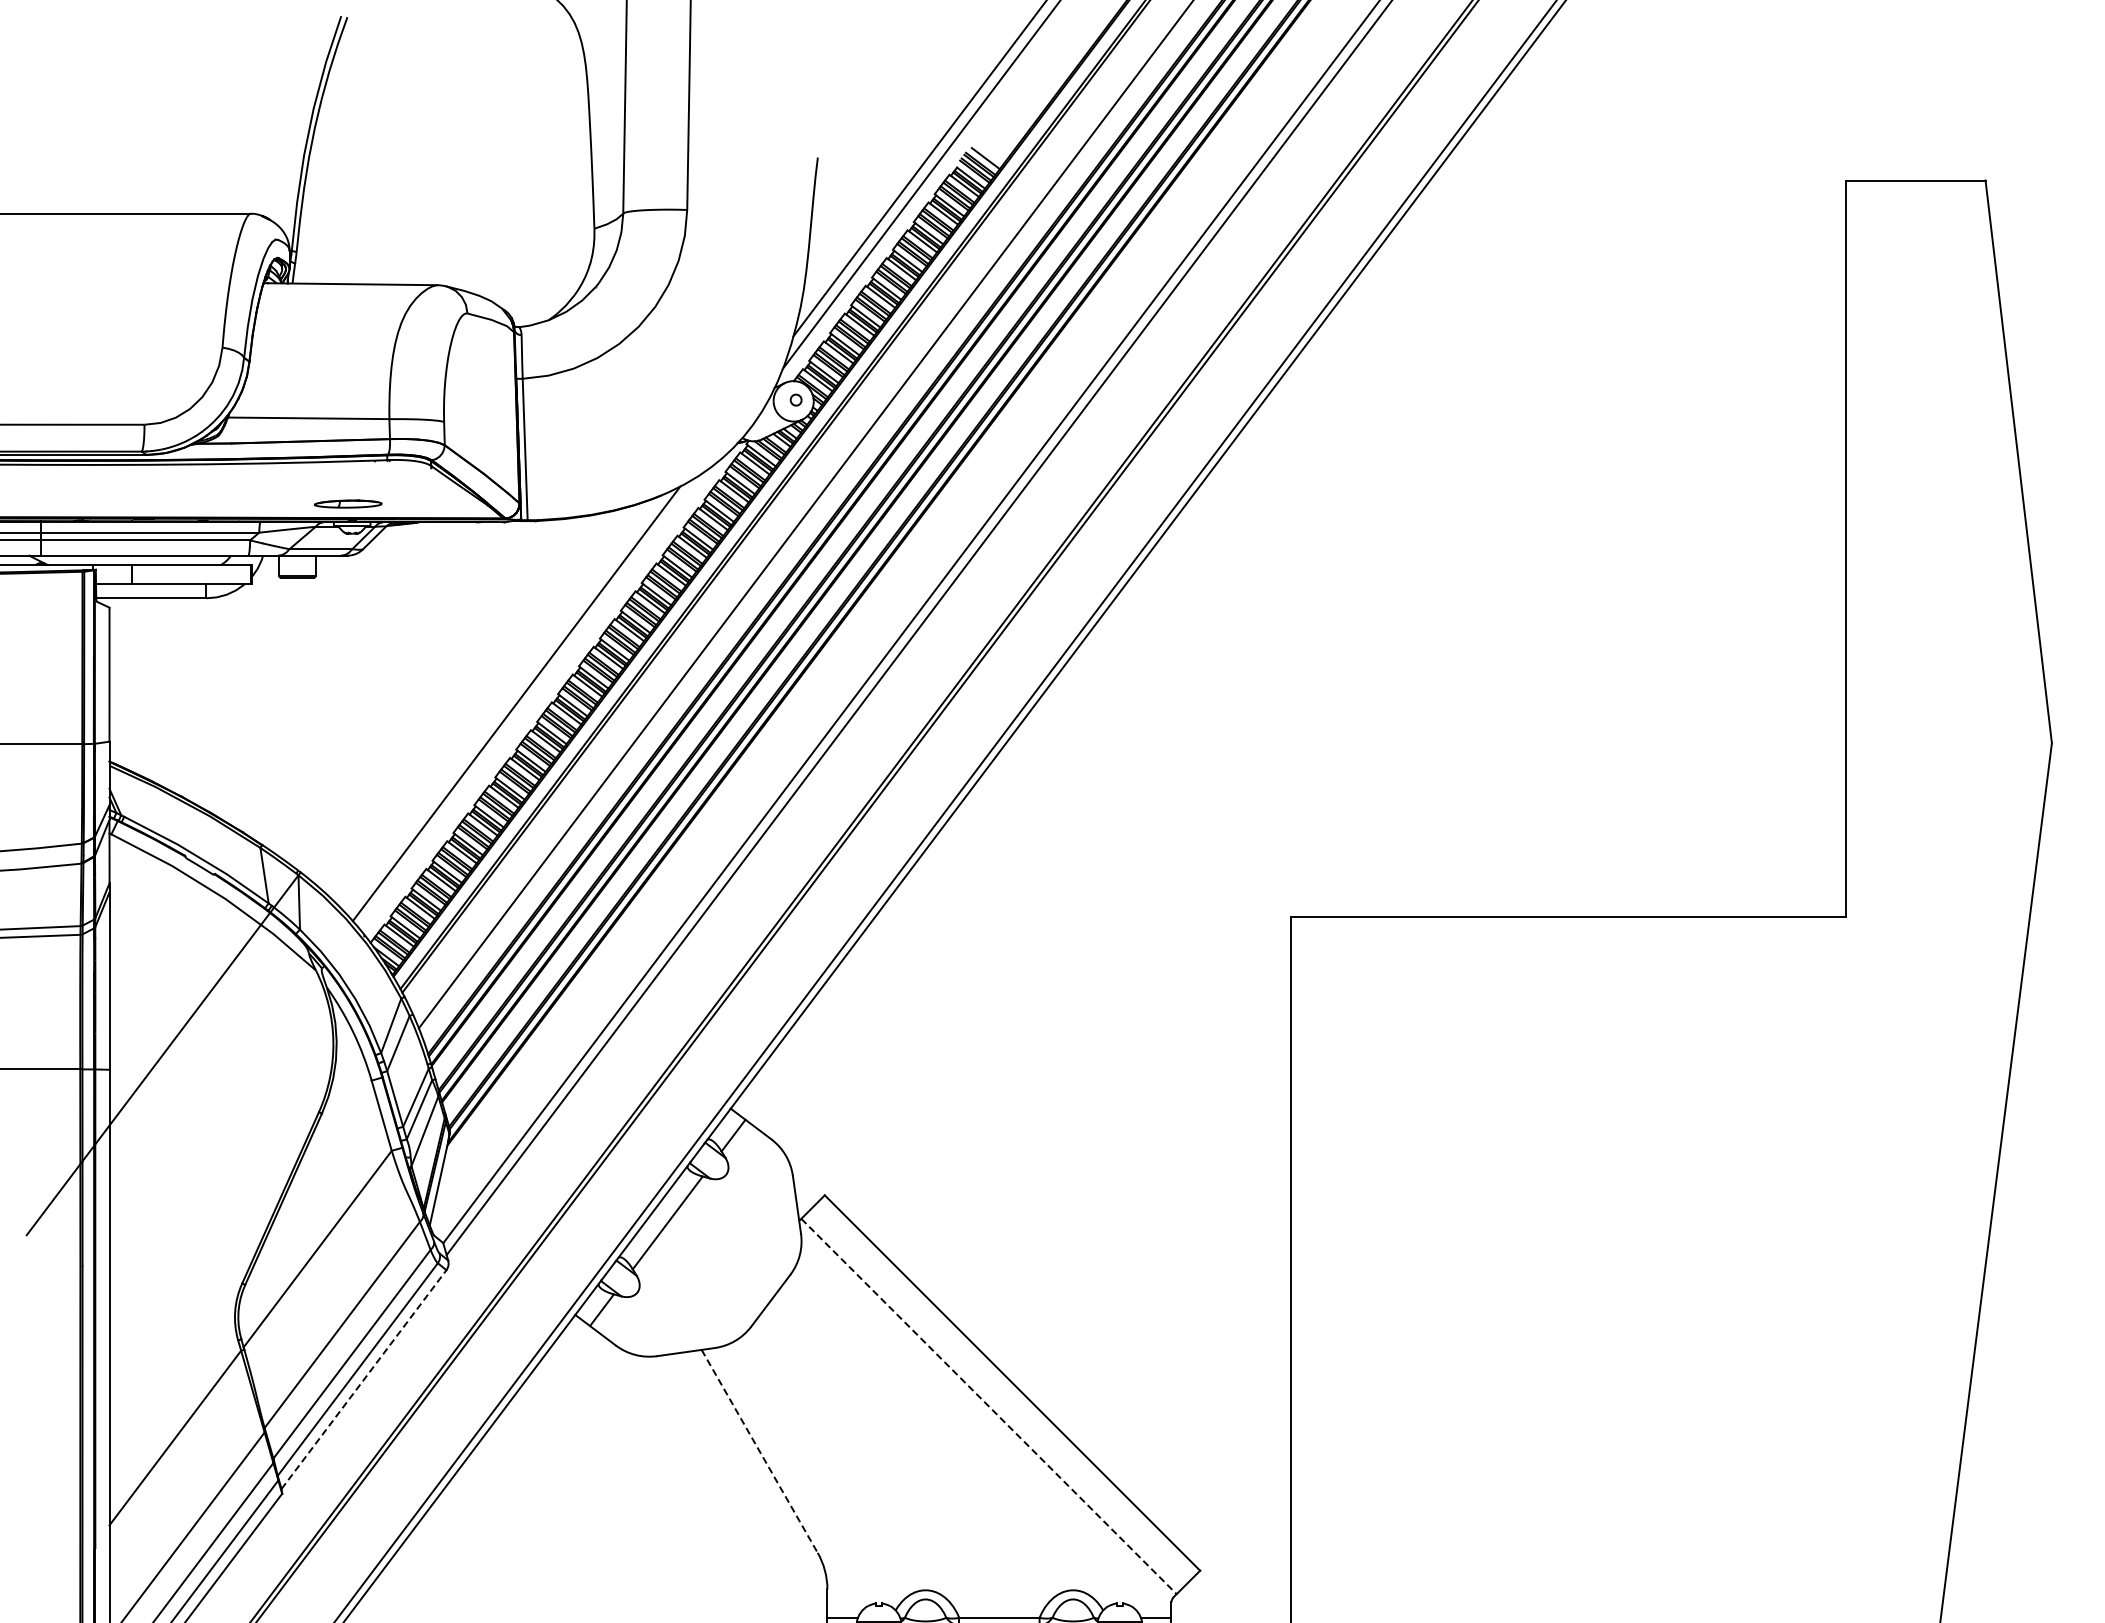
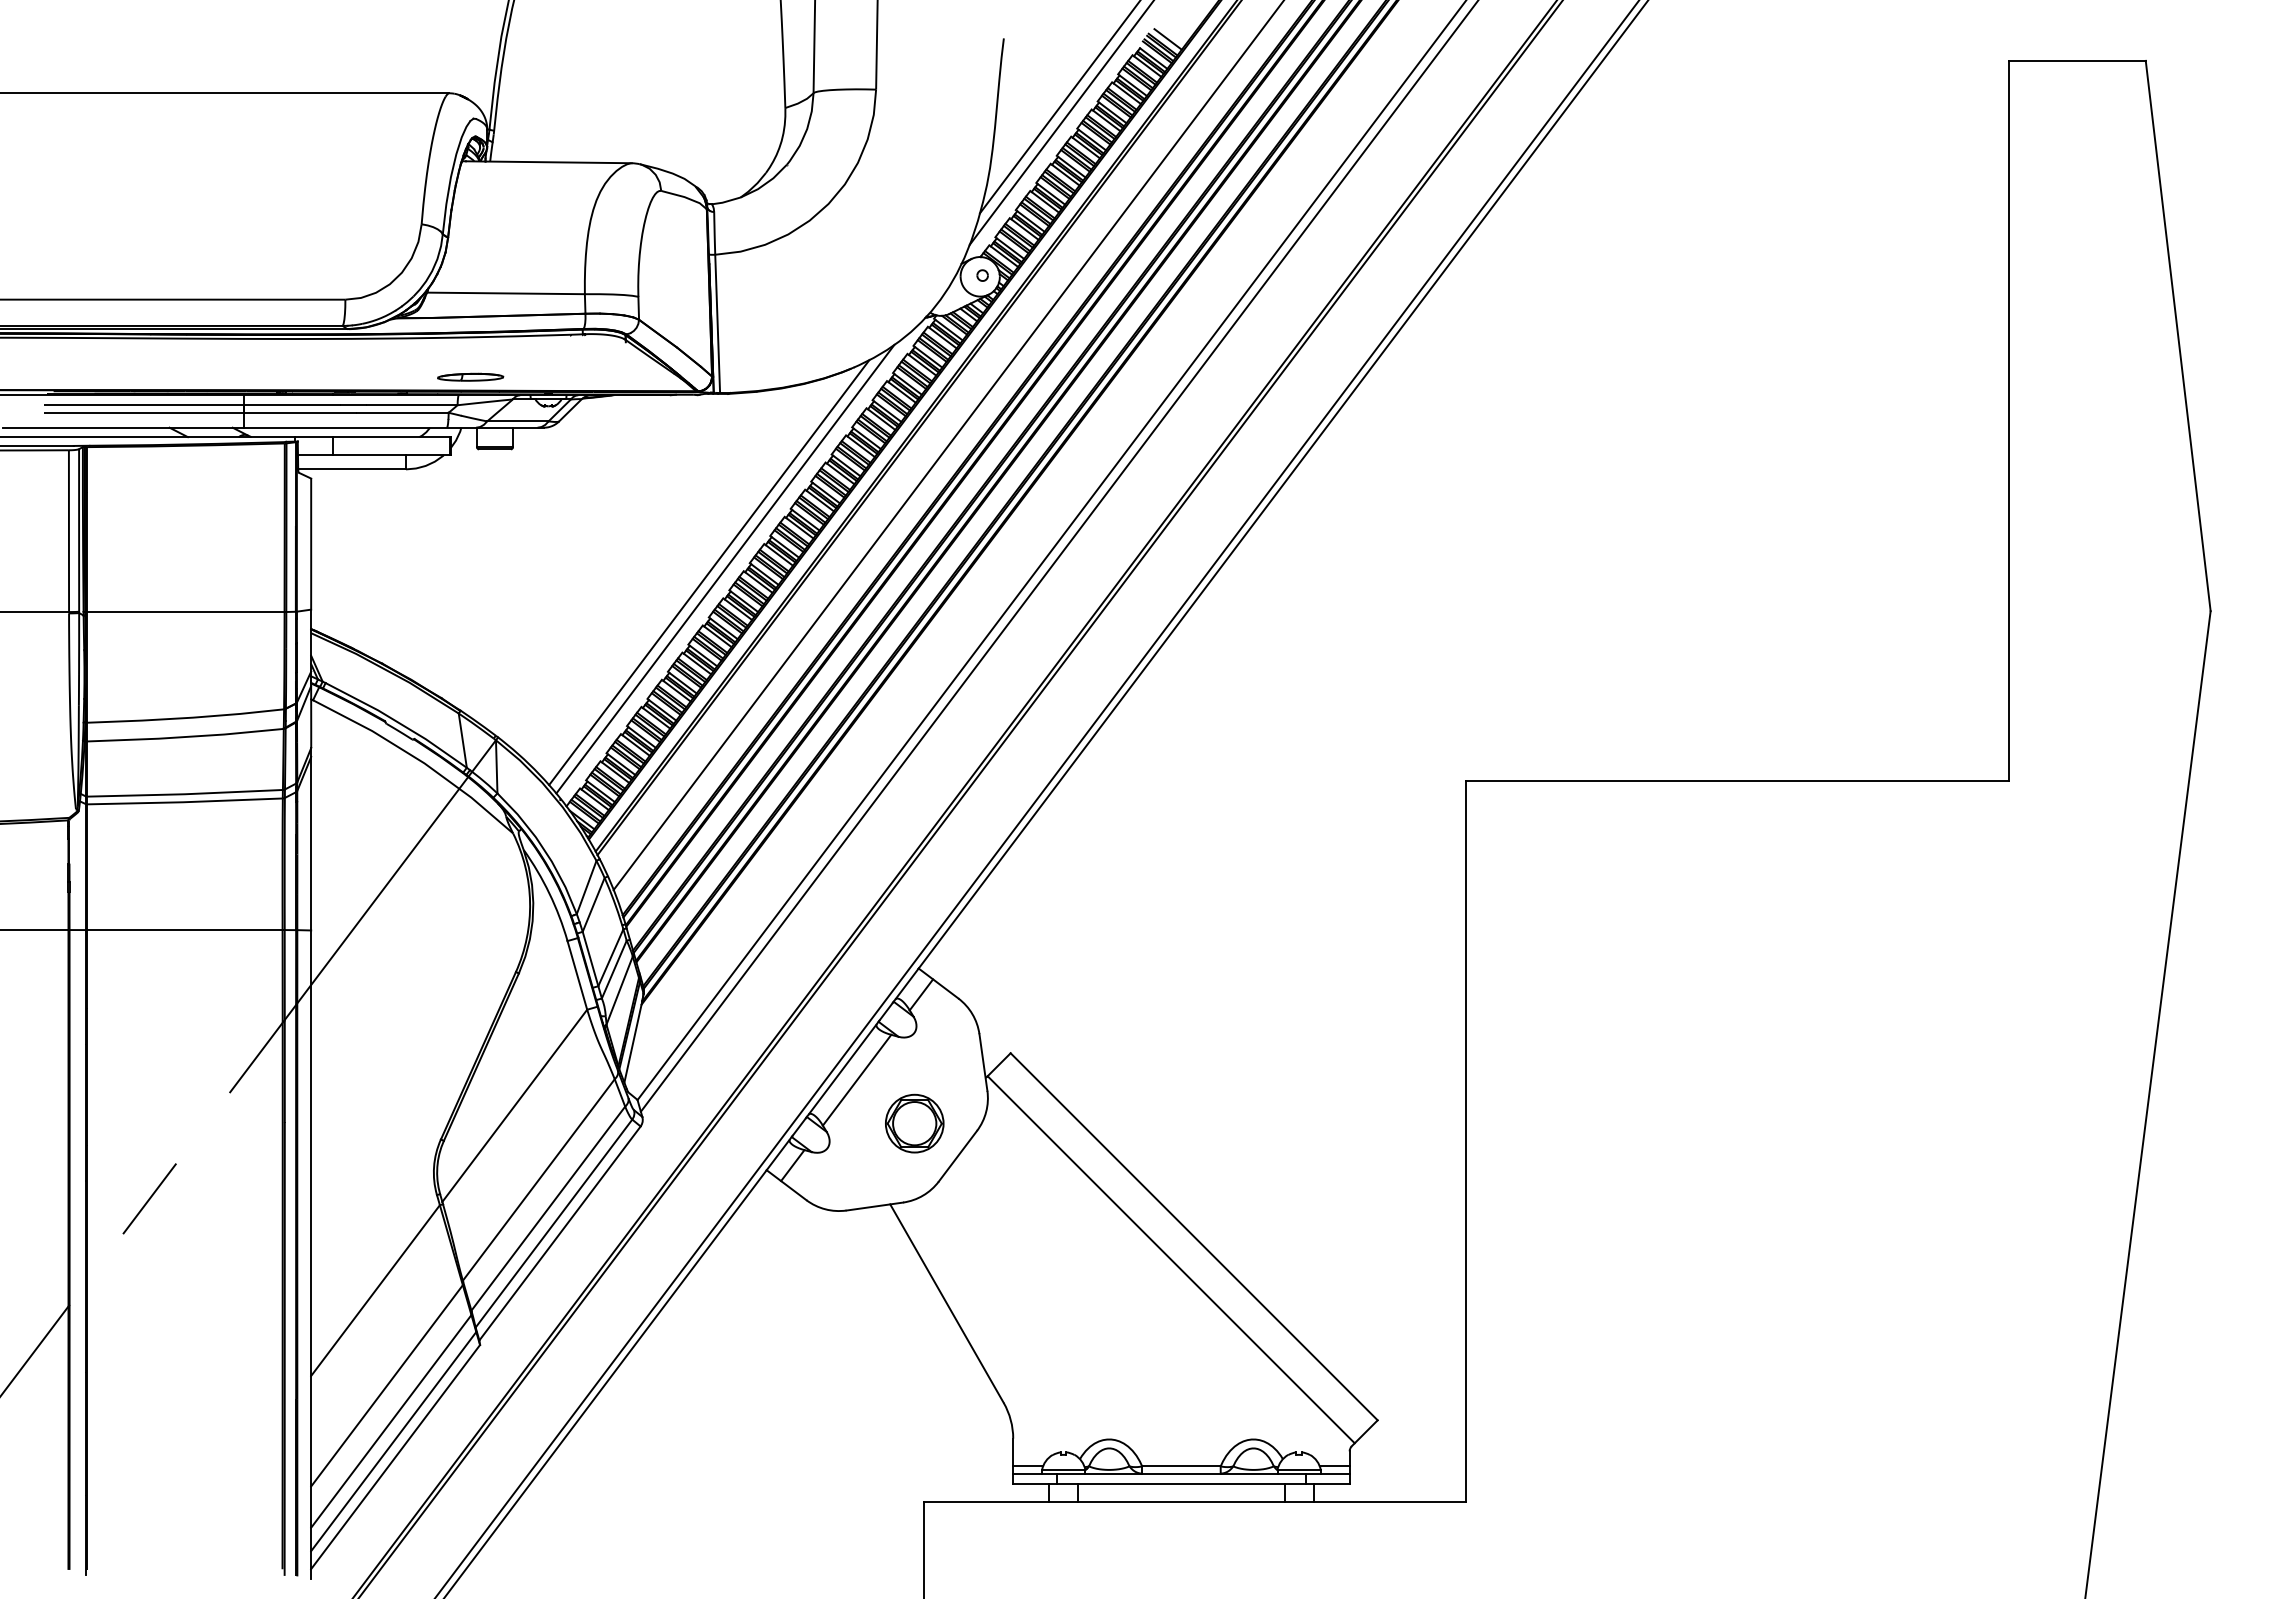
part: (348, 503) -> (470, 376), moved
line: (533, 699) -> (725, 568), added
part: (726, 1267) -> (914, 1123), added
line: (364, 1379) -> (560, 1233), dashed -> solid
line: (989, 1406) -> (1171, 1259), dashed -> solid
line: (760, 1452) -> (947, 1304), dashed -> solid

